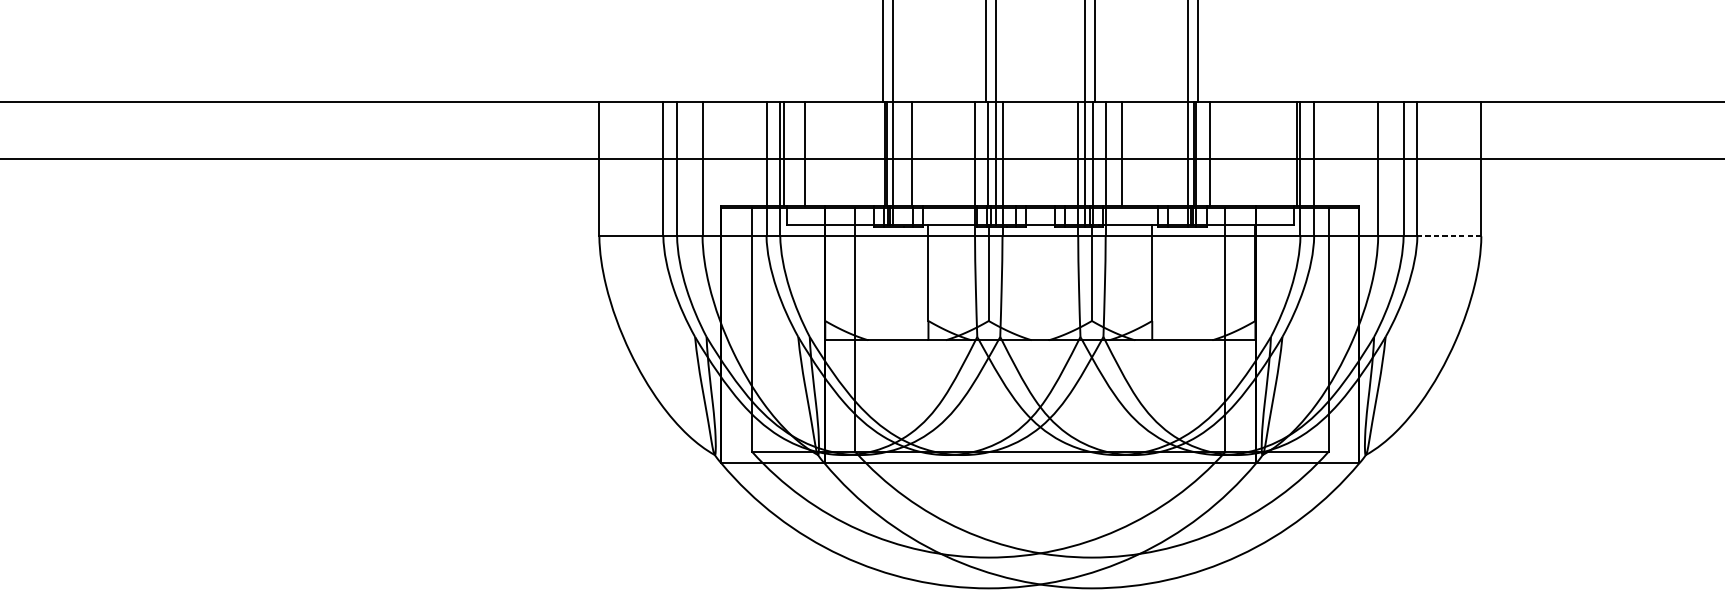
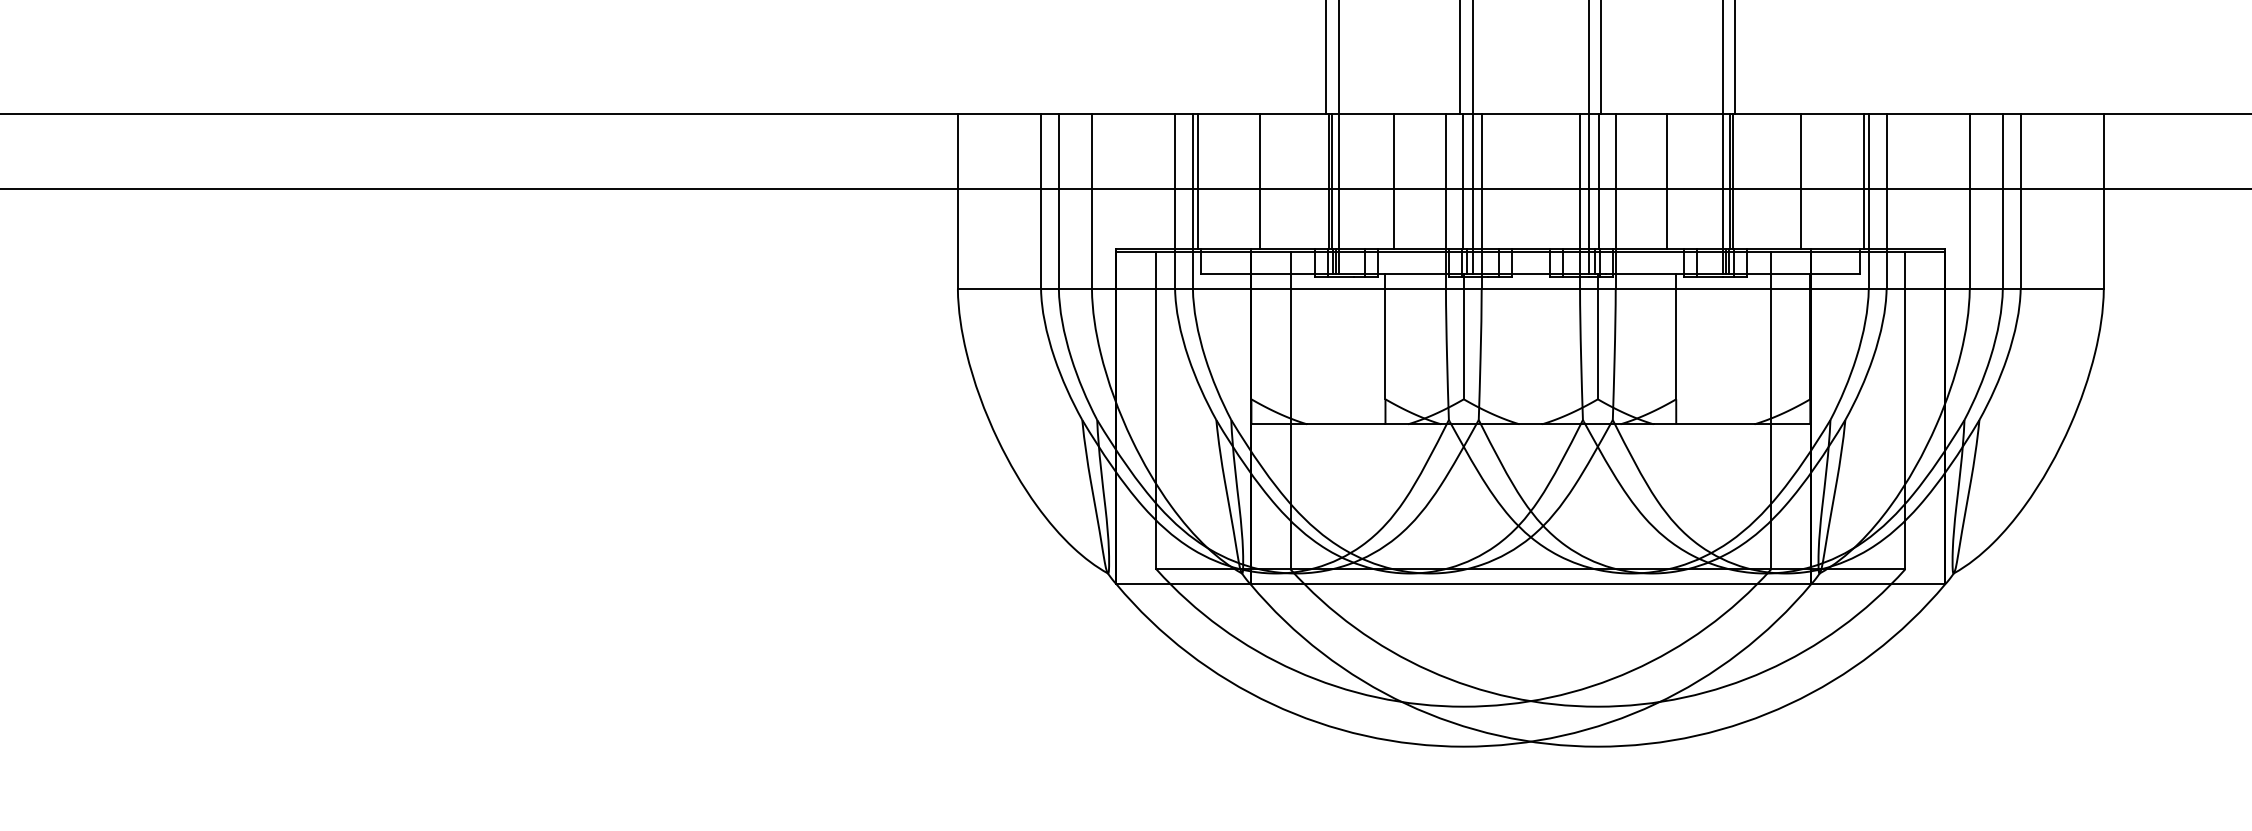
line: (805, 153) -> (1260, 181), moved
line: (912, 153) -> (1394, 181), moved
line: (1122, 153) -> (1667, 181), moved
line: (1210, 153) -> (1801, 181), moved
line: (1449, 236) -> (2062, 289), dashed -> solid

